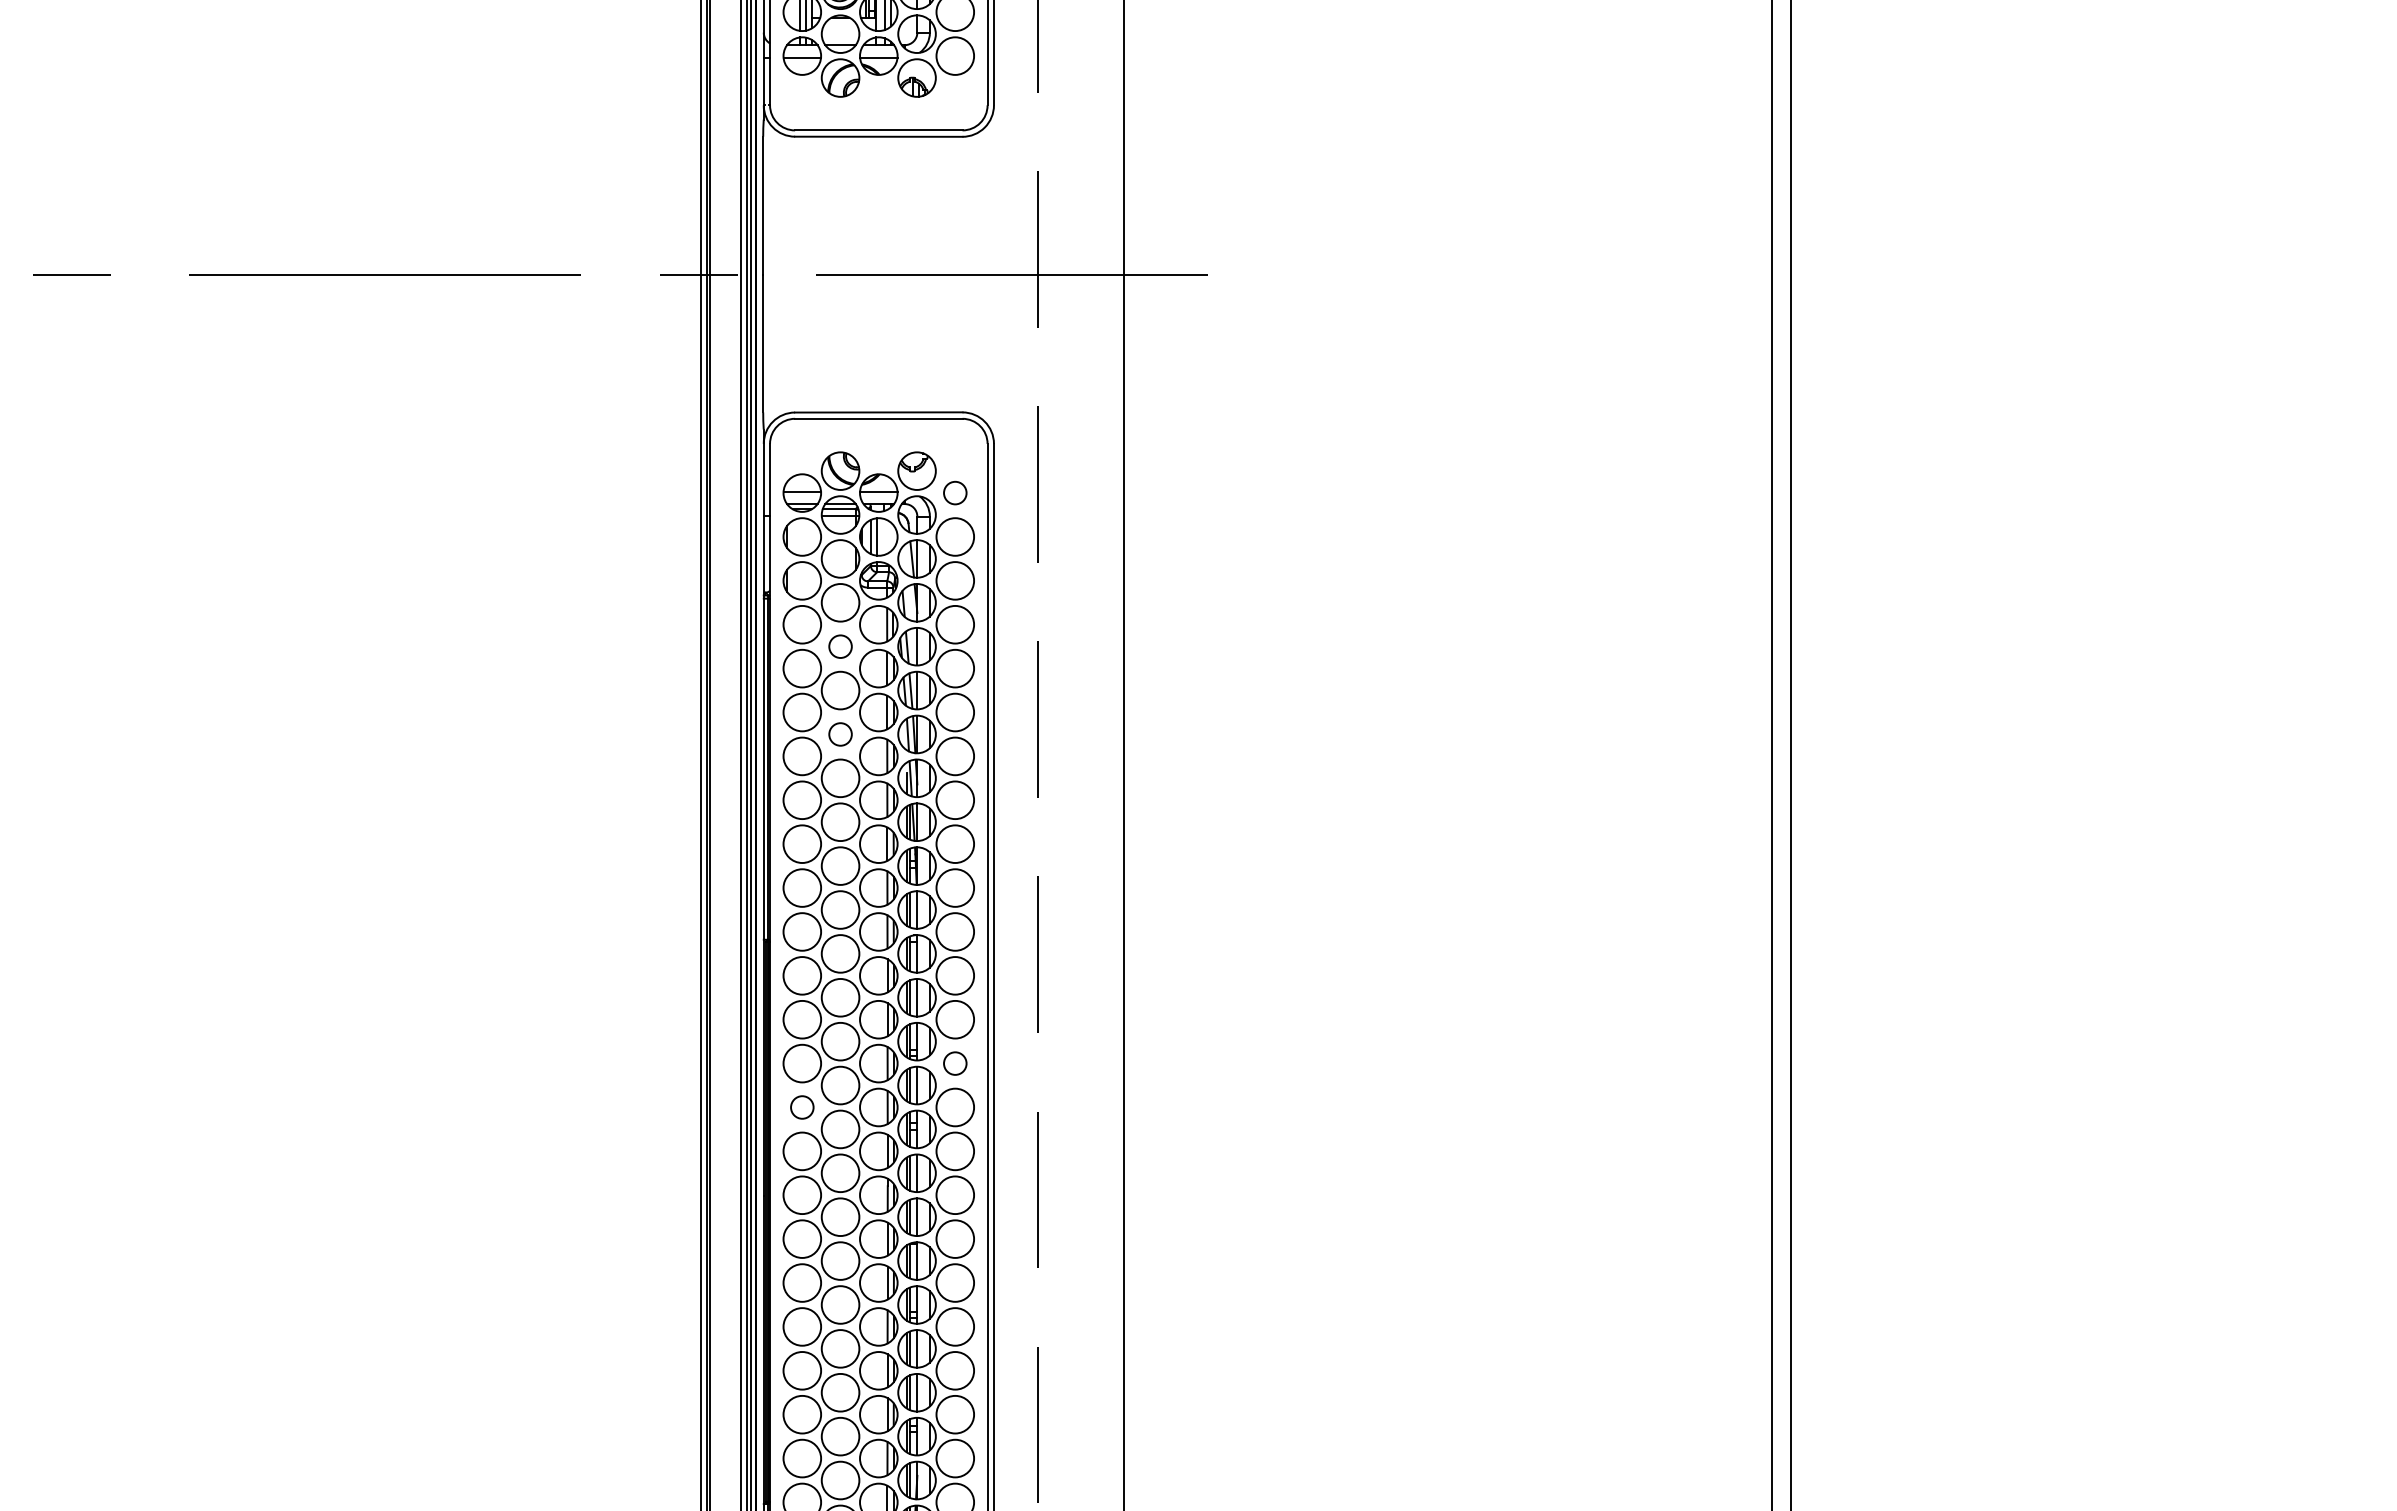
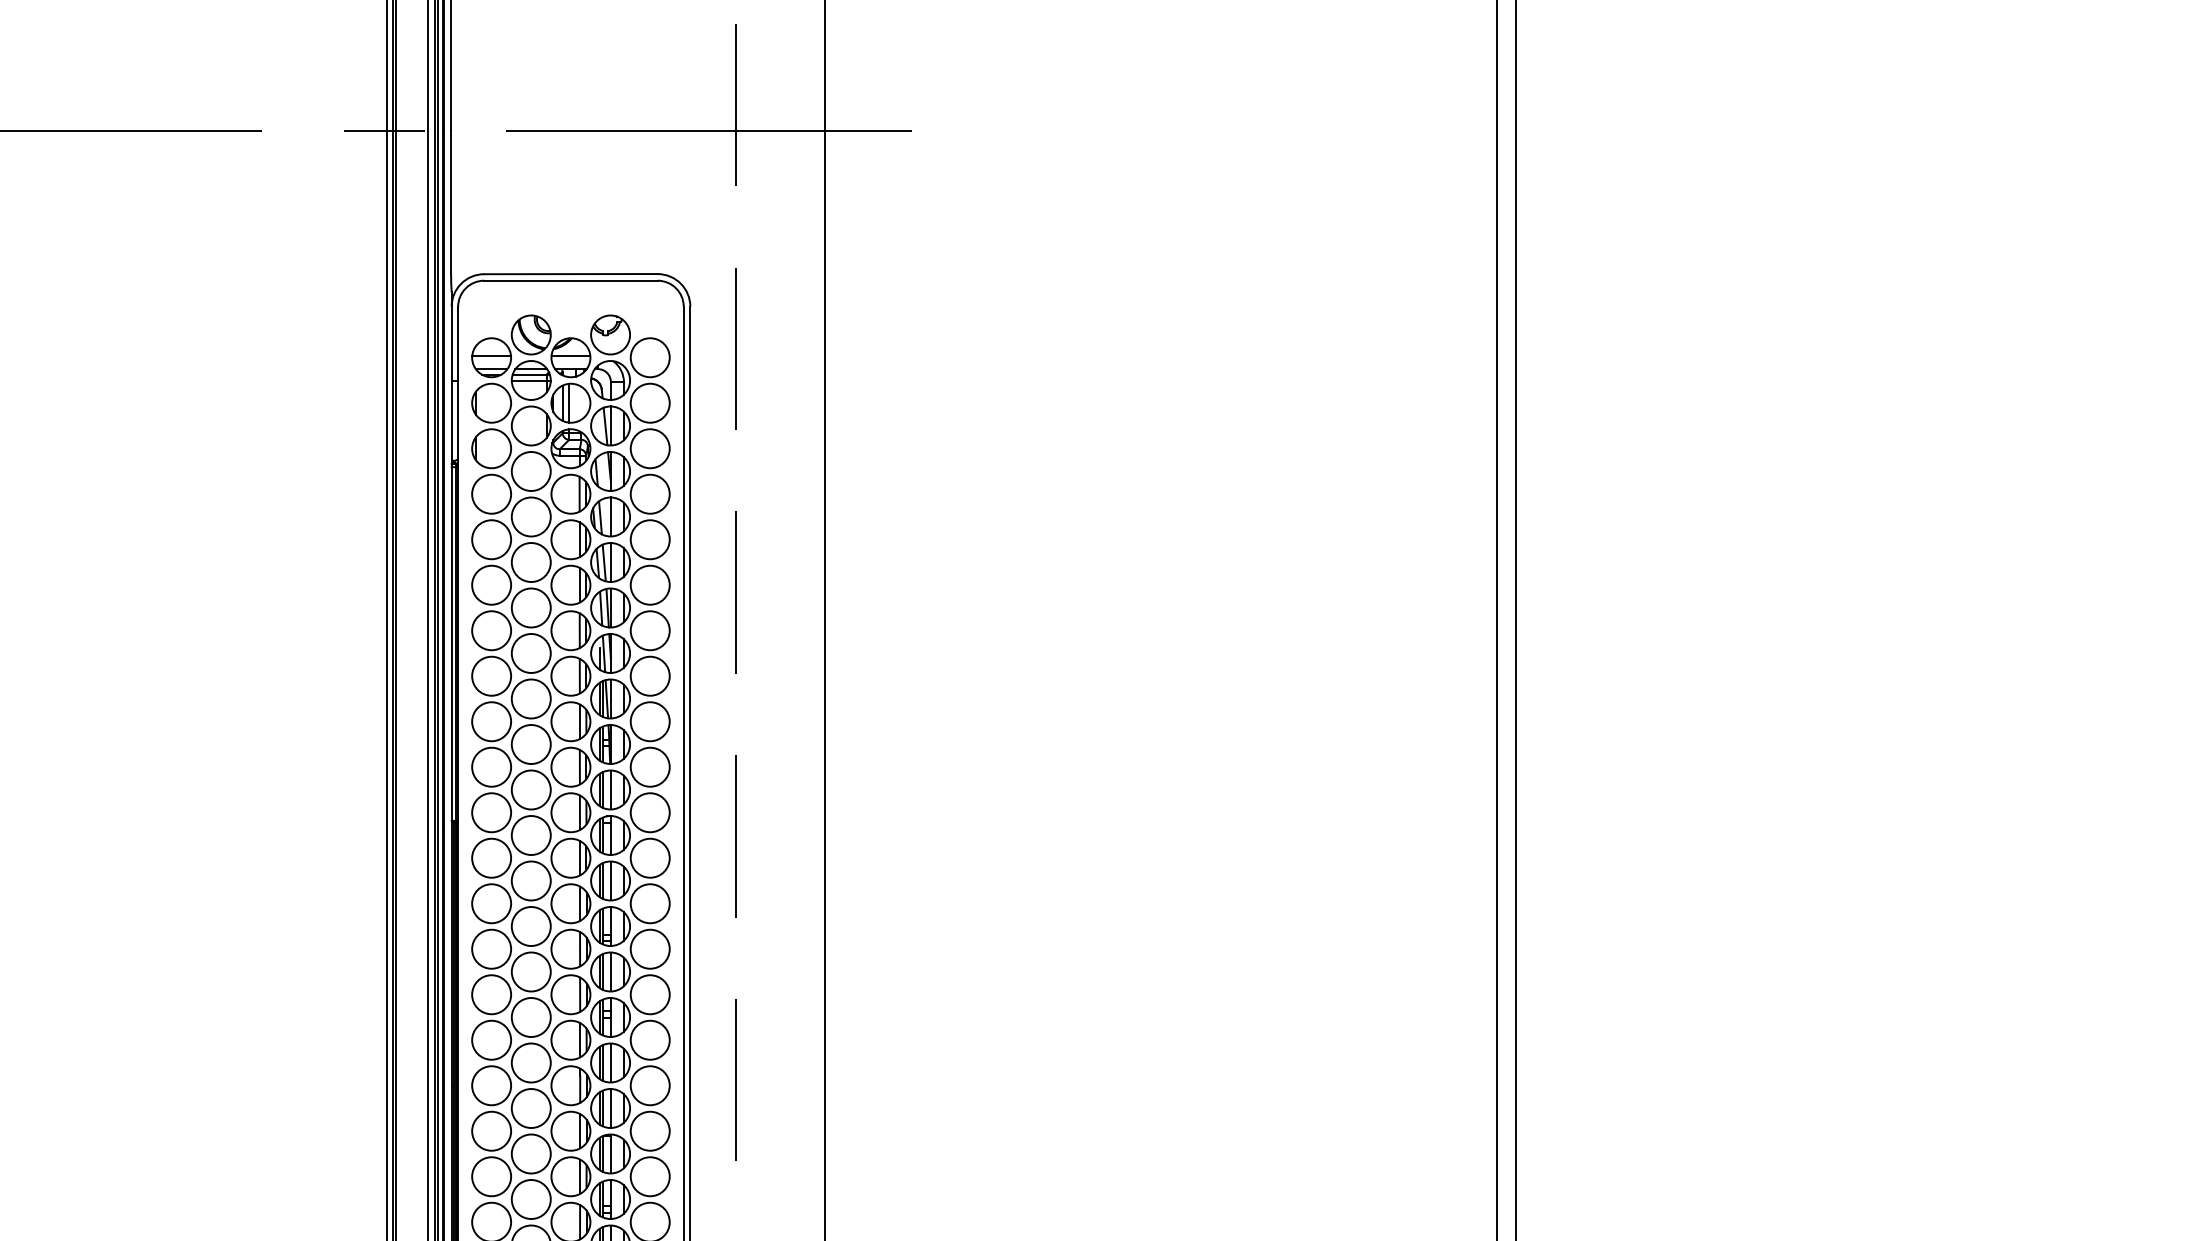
circle: (955, 492) -> (650, 357), size x1.67
circle: (840, 646) -> (531, 516), size x1.67
circle: (840, 734) -> (531, 608), size x1.67
circle: (955, 1063) -> (650, 949), size x1.67
circle: (802, 1107) -> (491, 994), size x1.67

